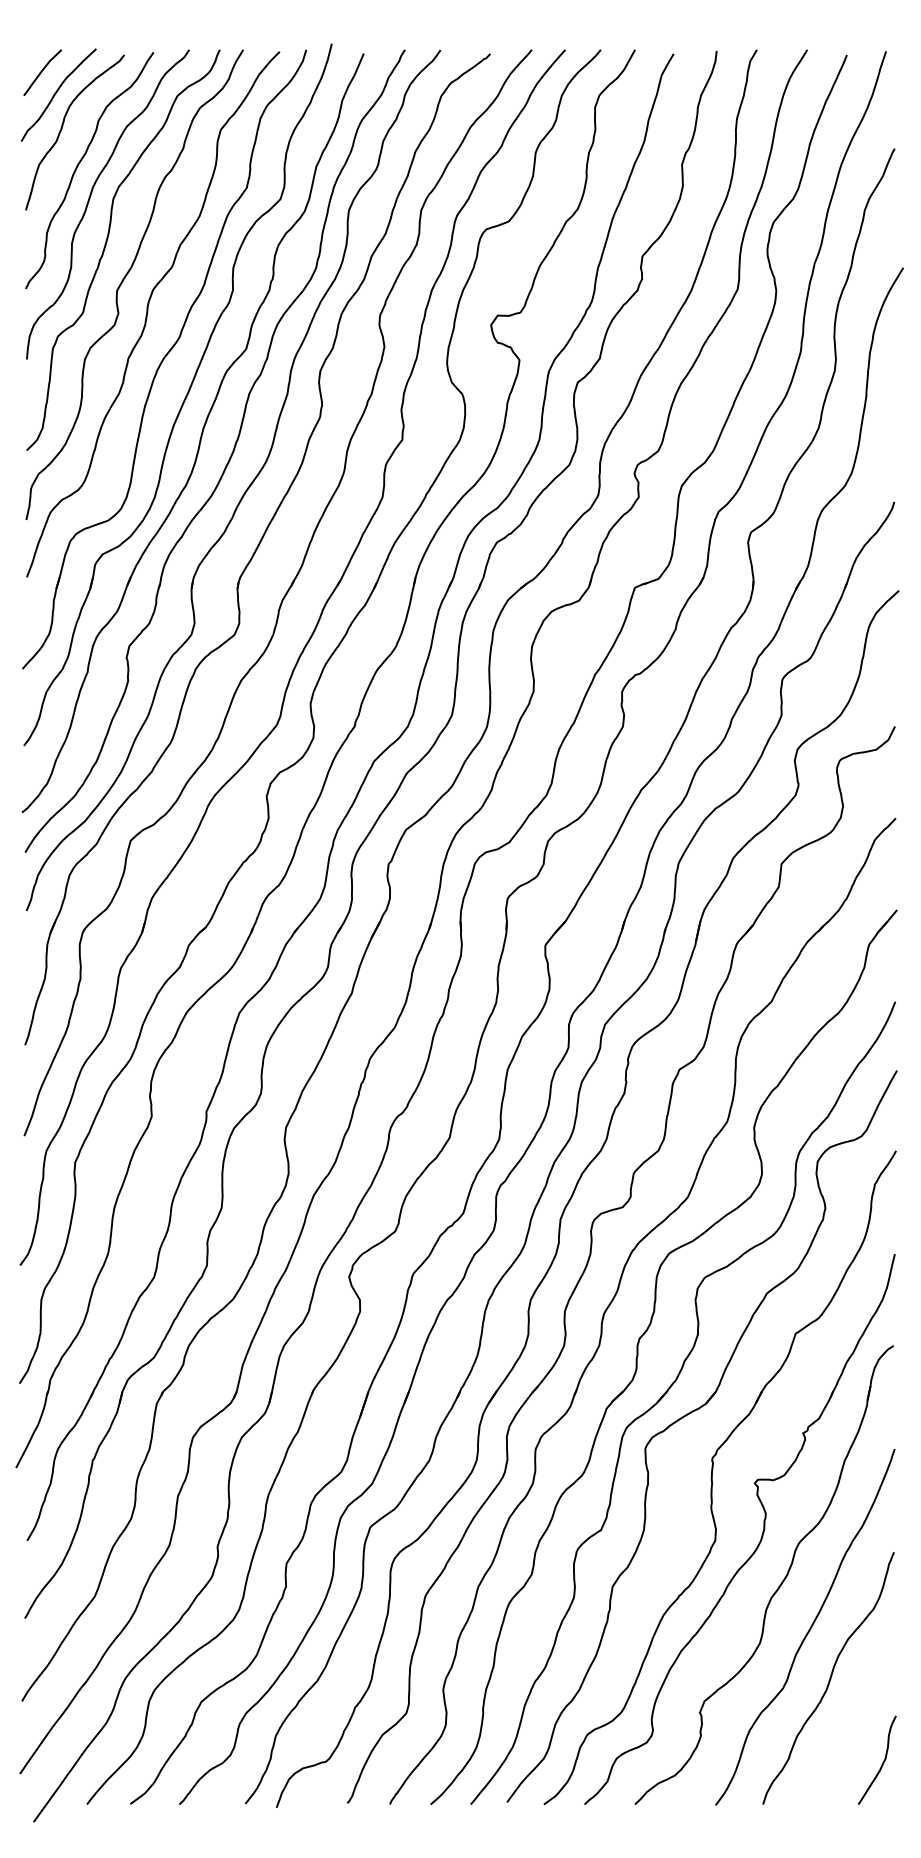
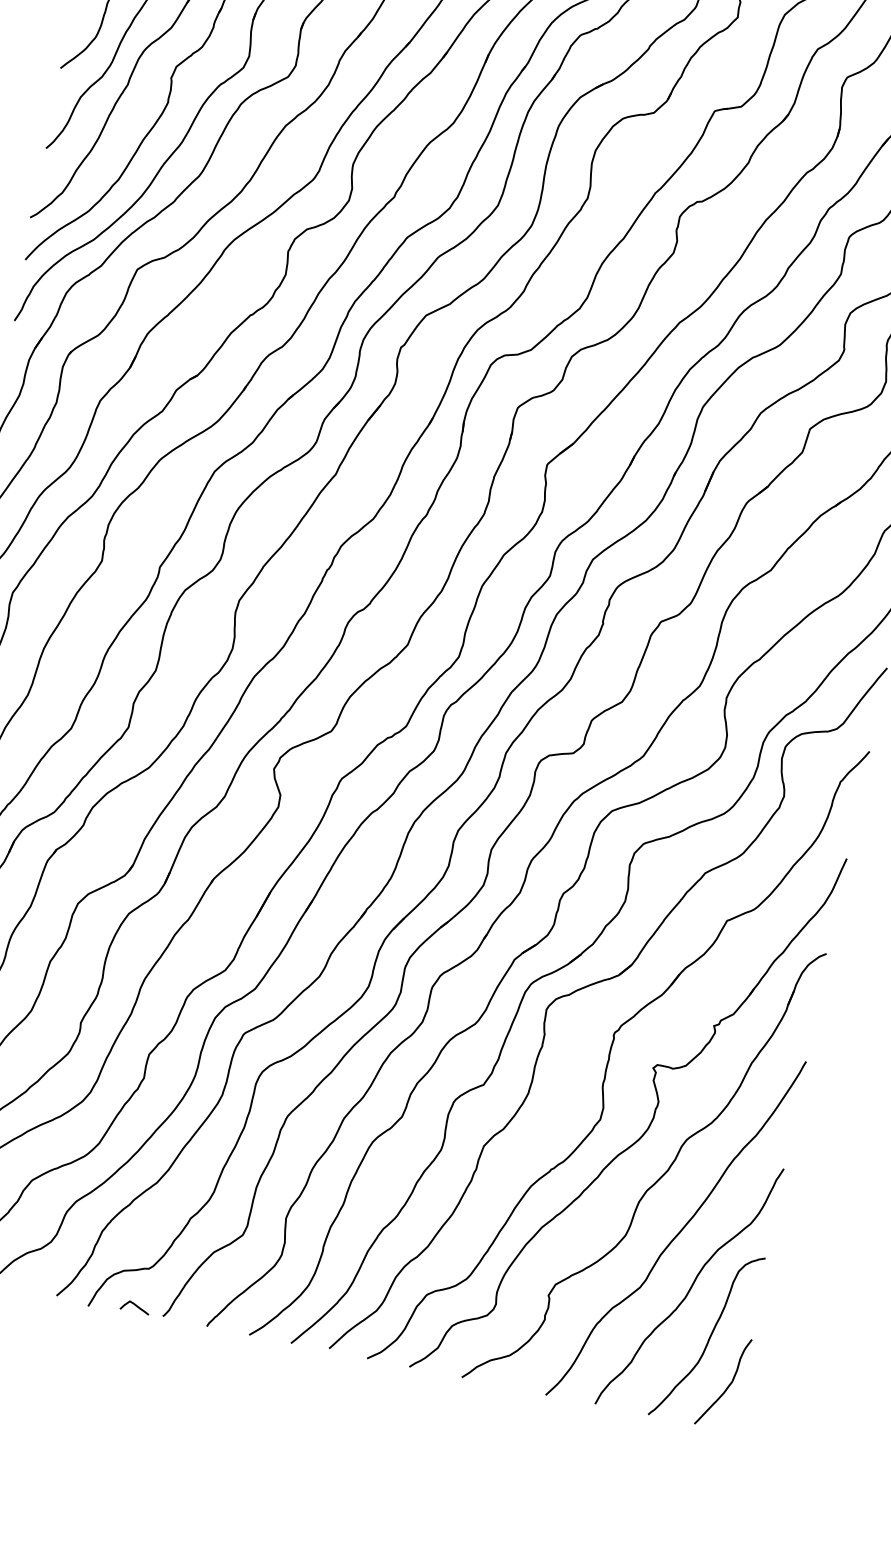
curve: (855, 1722) -> (708, 1337), added
curve: (320, 1799) -> (135, 1306), added

